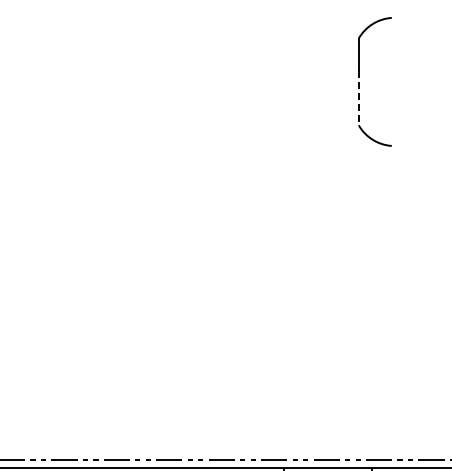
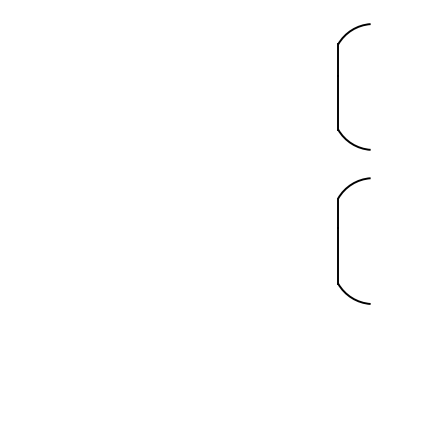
line: (358, 98) -> (337, 103), dashed -> solid
part: (359, 238) -> (338, 240), added

